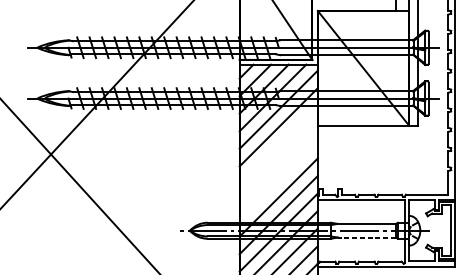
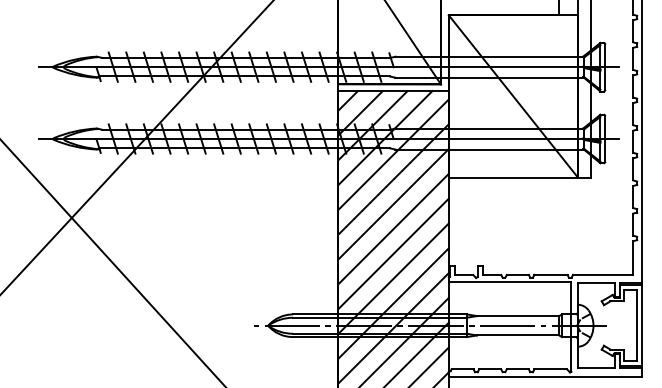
line: (278, 144) -> (393, 204), added
line: (278, 161) -> (393, 228), added
line: (278, 179) -> (393, 253), added
line: (366, 237) -> (517, 335), dashed -> solid

